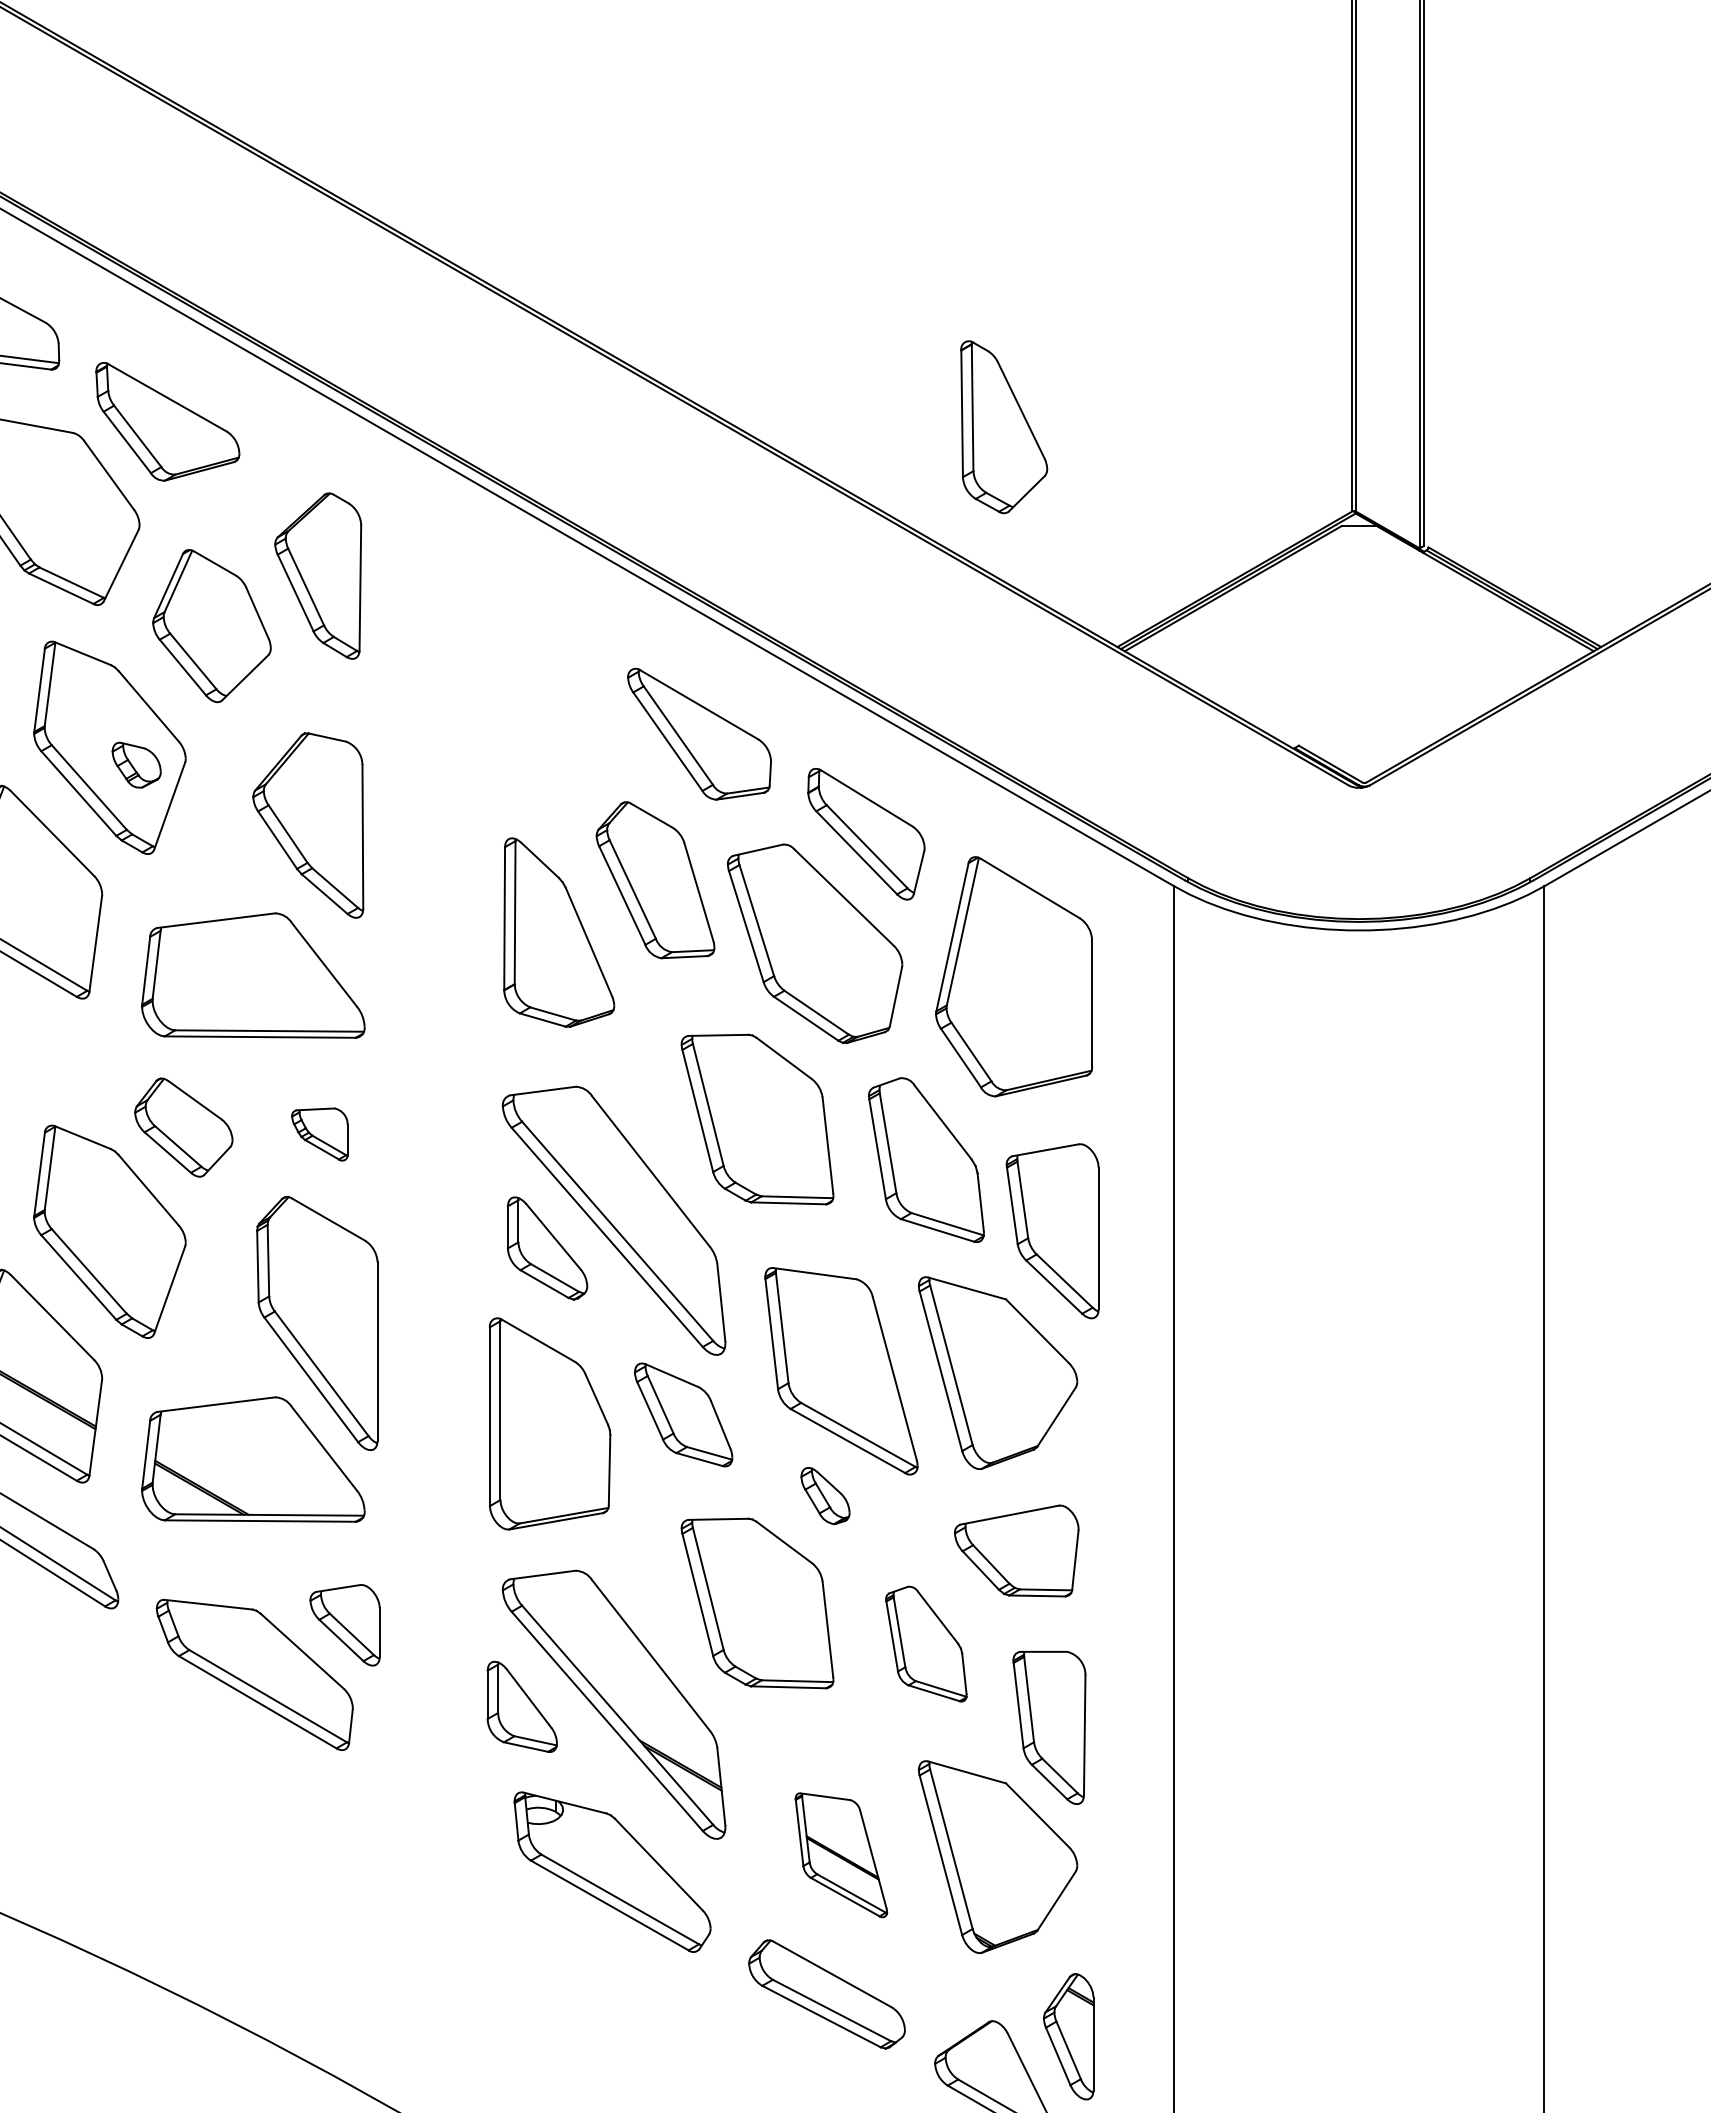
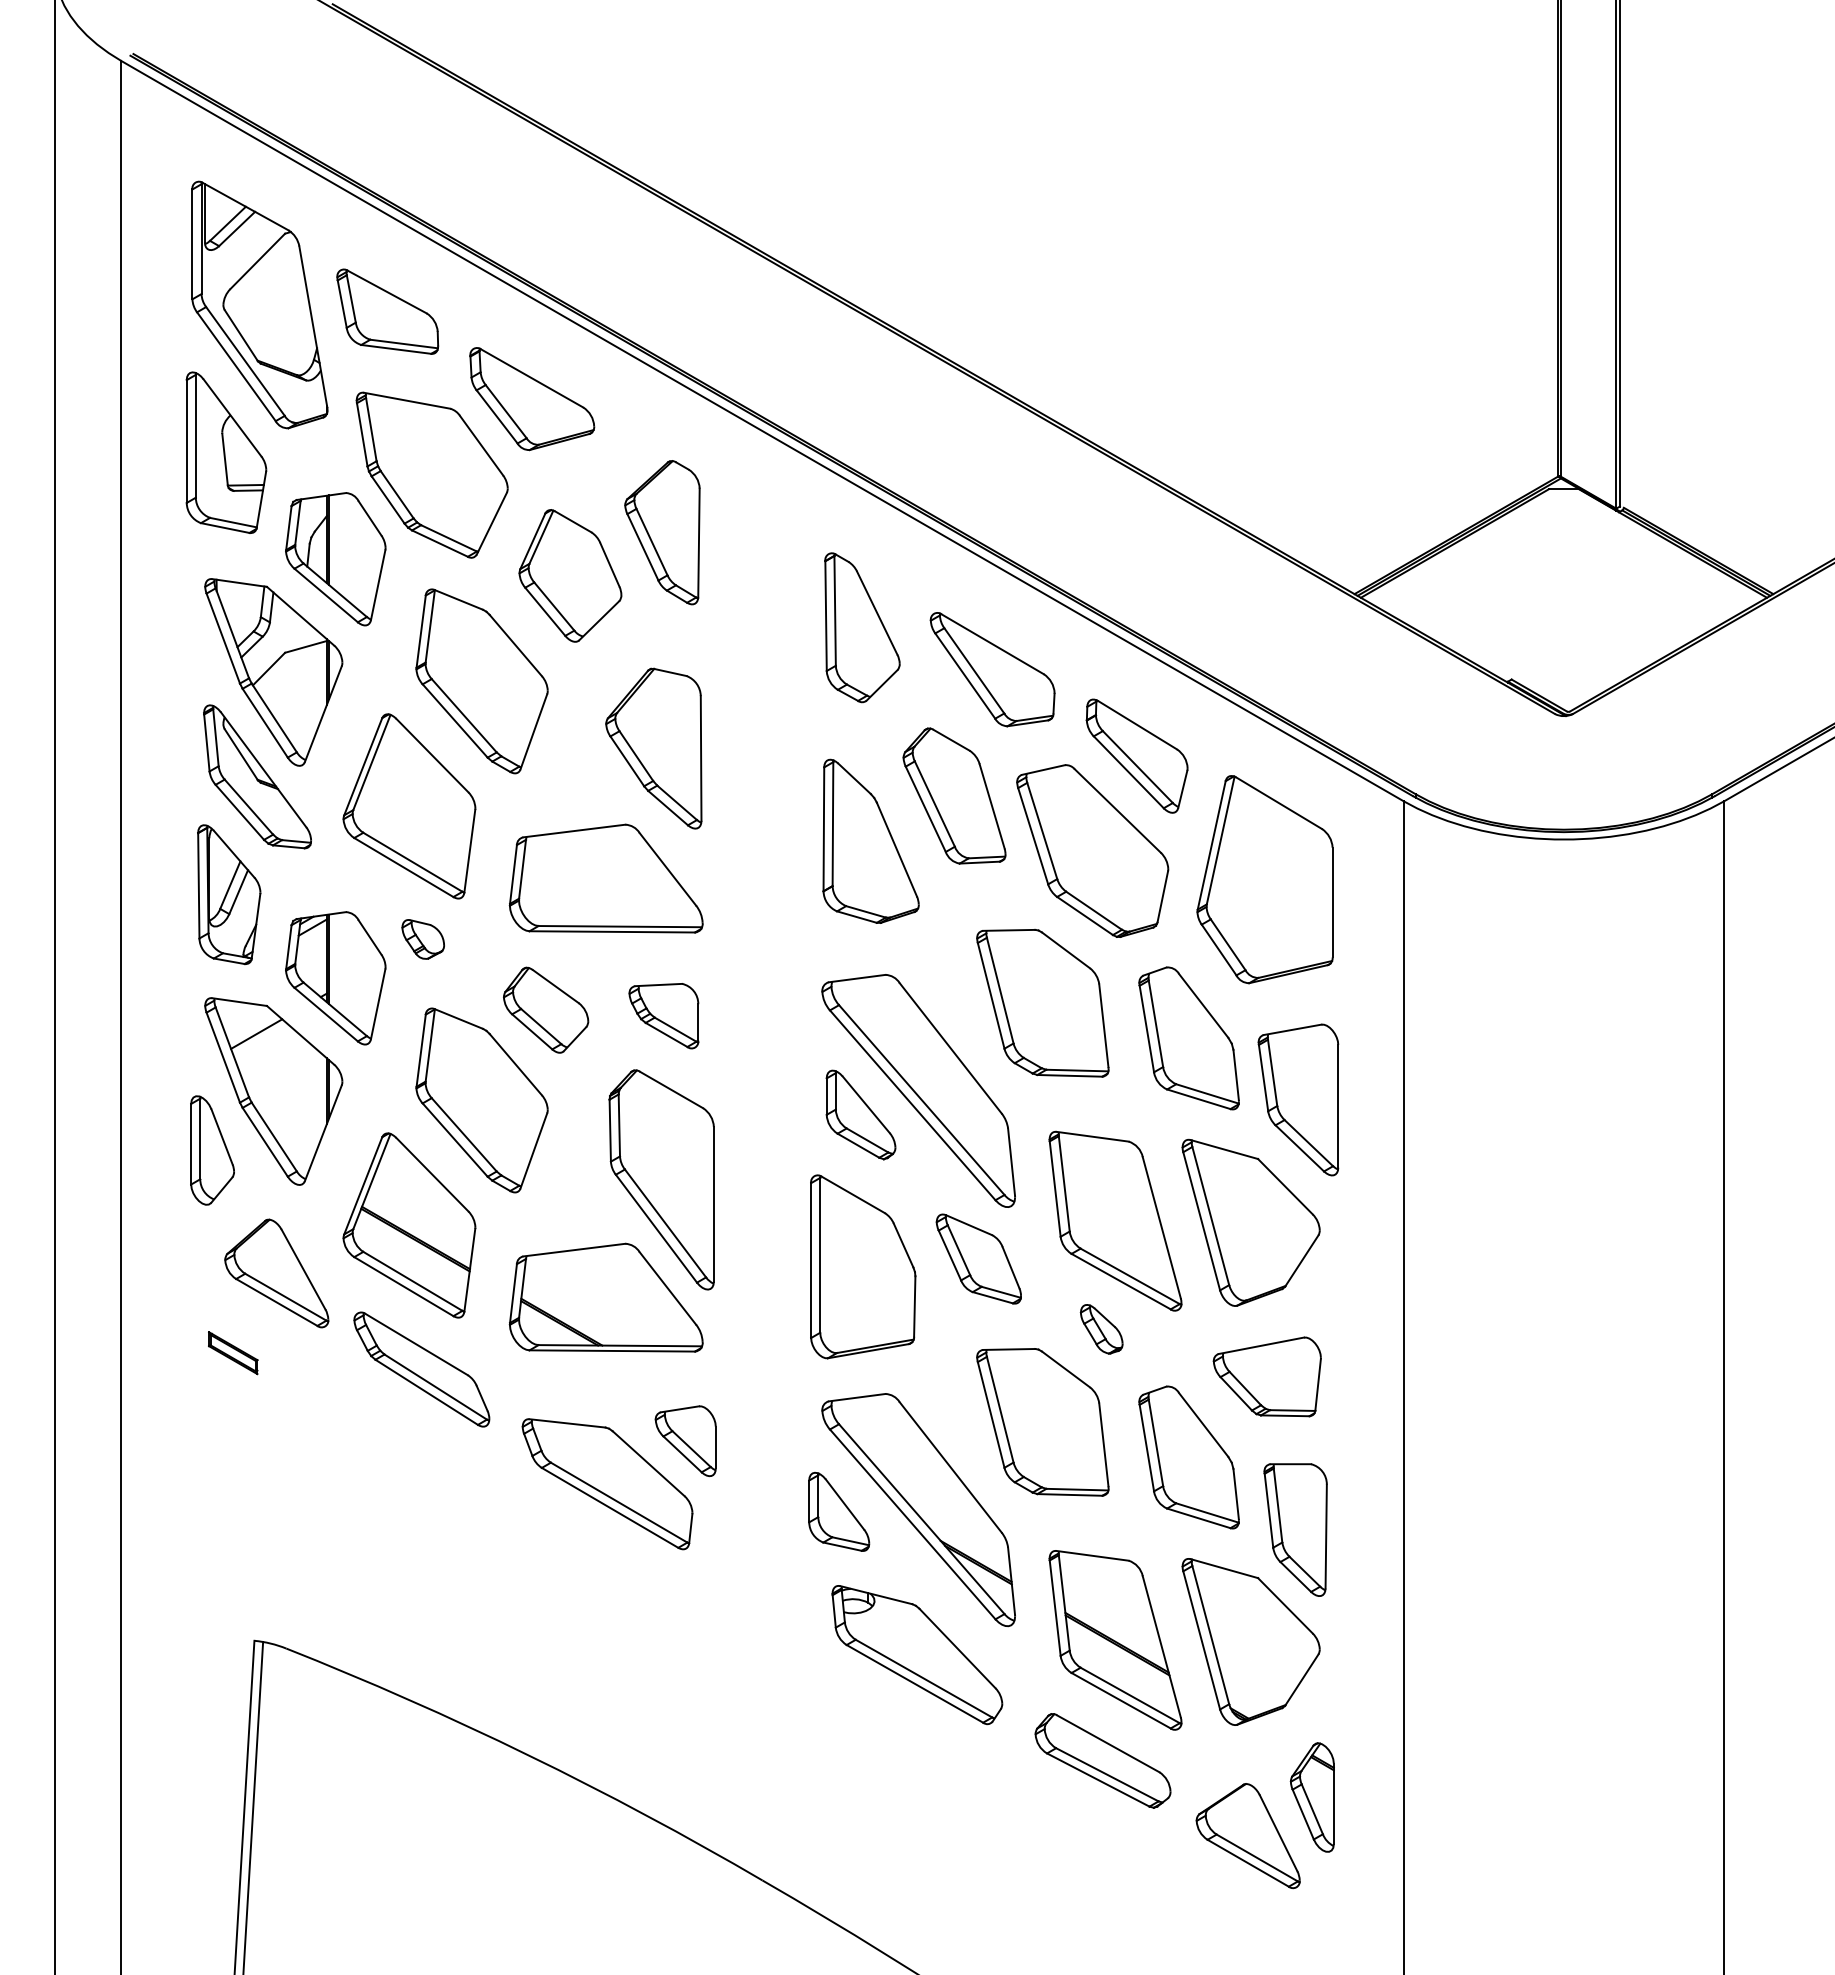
part: (1004, 426) -> (862, 627), moved
part: (135, 765) -> (422, 939), moved
part: (319, 1134) -> (663, 1016), size x1.43
part: (925, 1644) -> (1188, 1457), size x1.43
part: (841, 1855) -> (1115, 1640), size x1.67

